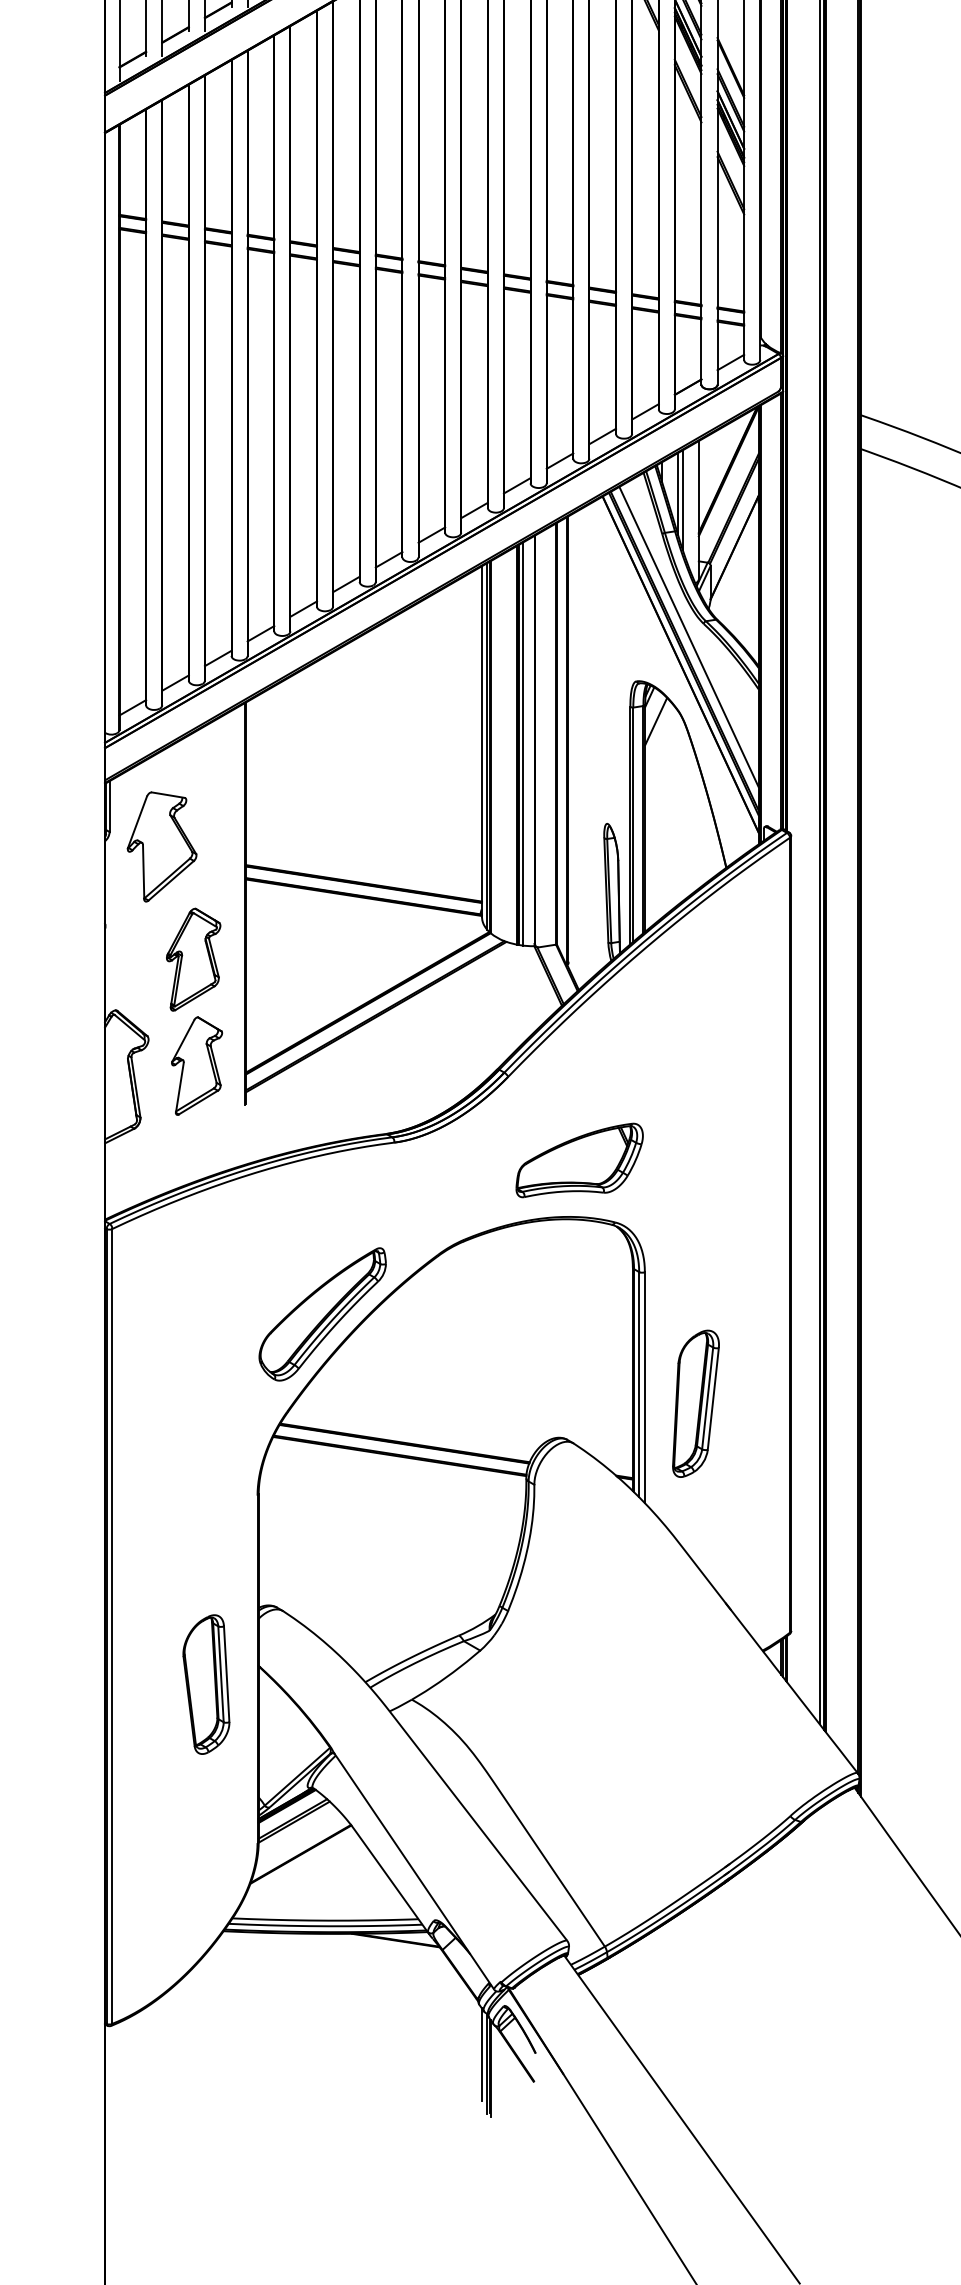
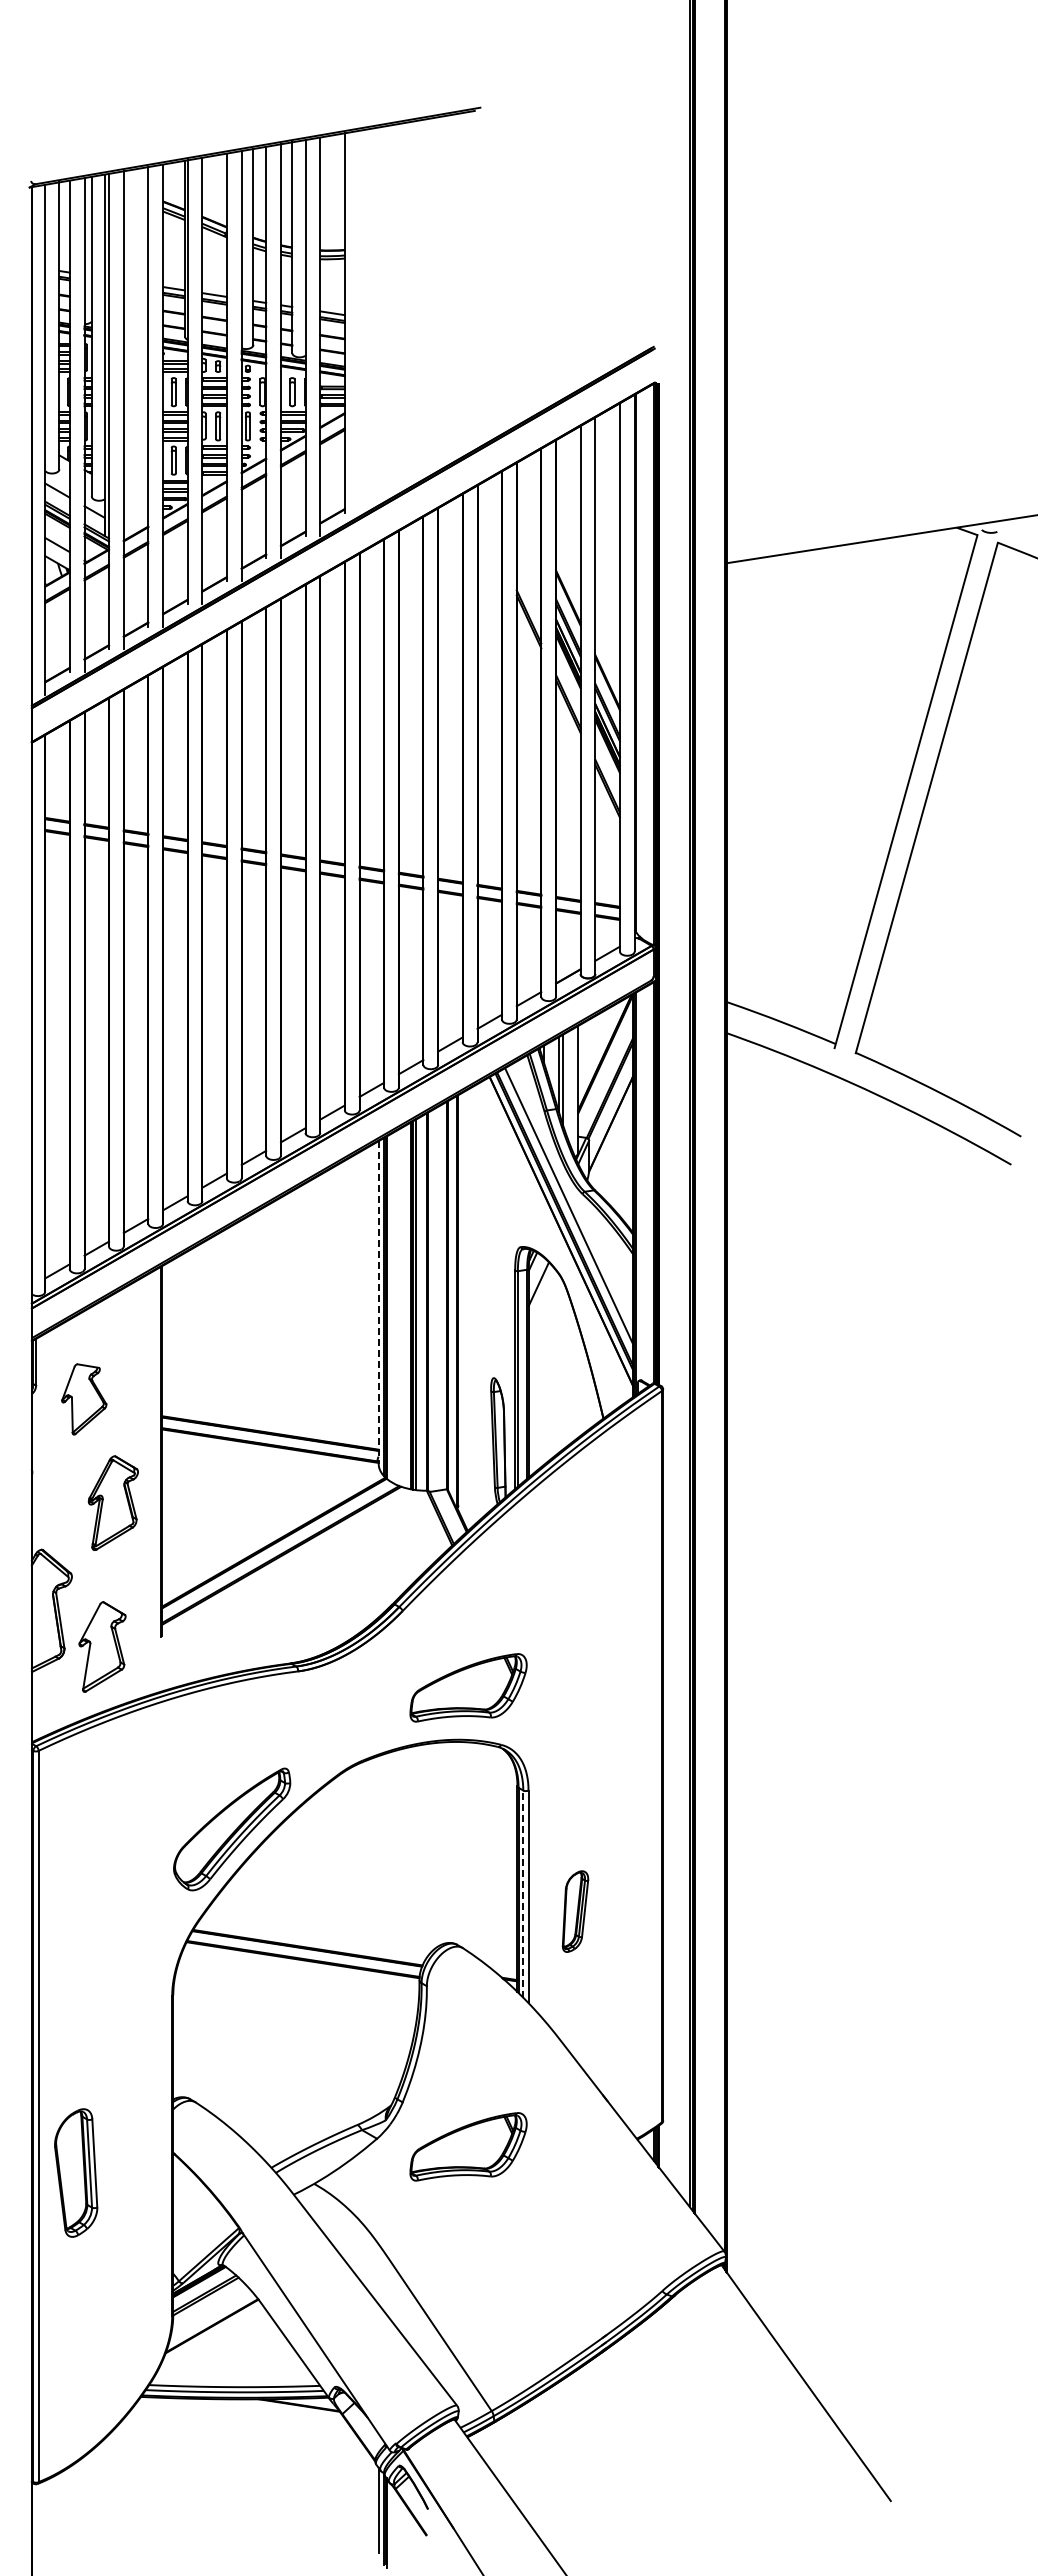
line: (481, 741) -> (378, 1302), solid -> dashed
part: (161, 847) -> (83, 1399), size x0.7
part: (196, 1065) -> (102, 1646), moved
line: (639, 1385) -> (523, 1894), solid -> dashed
part: (695, 1403) -> (575, 1911), size x0.6
part: (579, 1659) -> (468, 2146), added
part: (206, 1684) -> (76, 2172), moved

